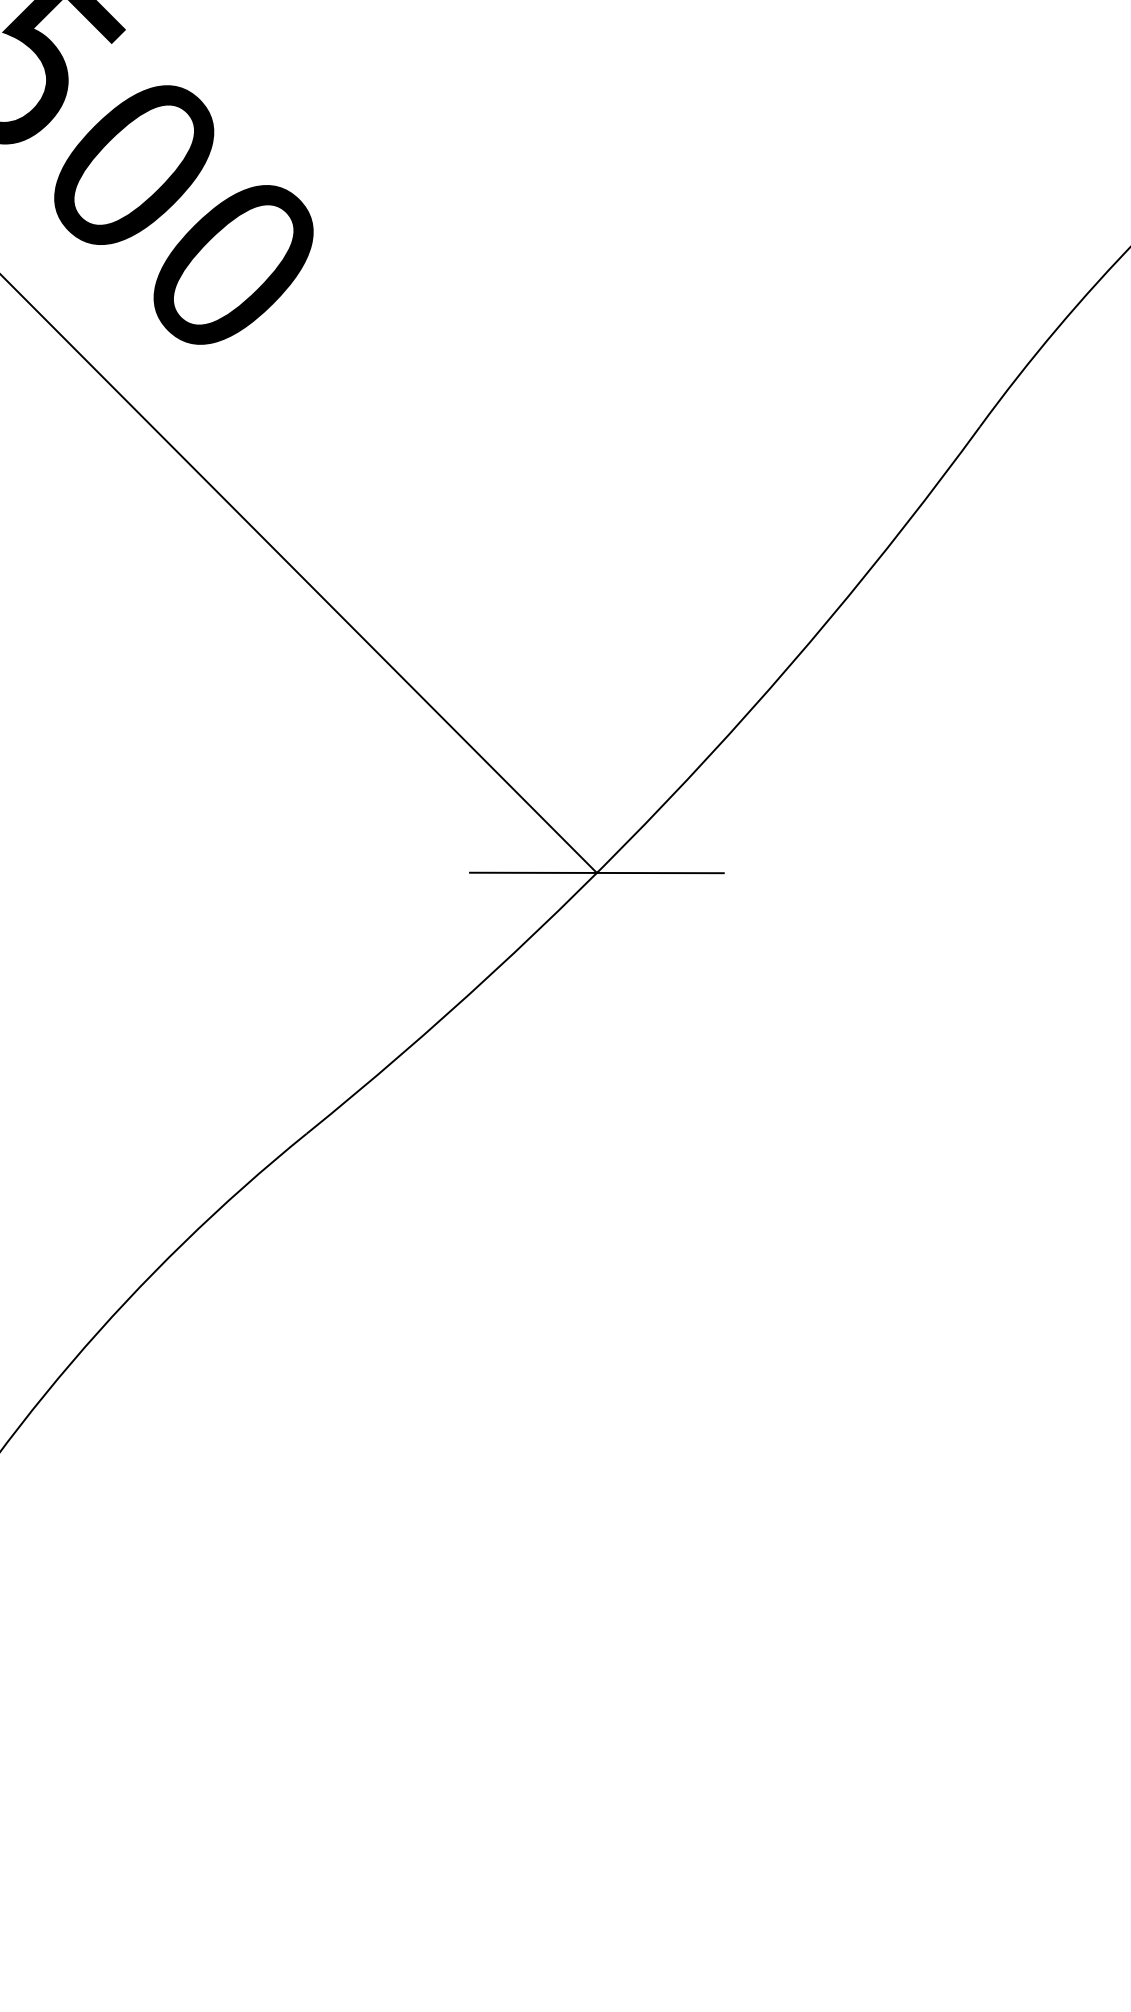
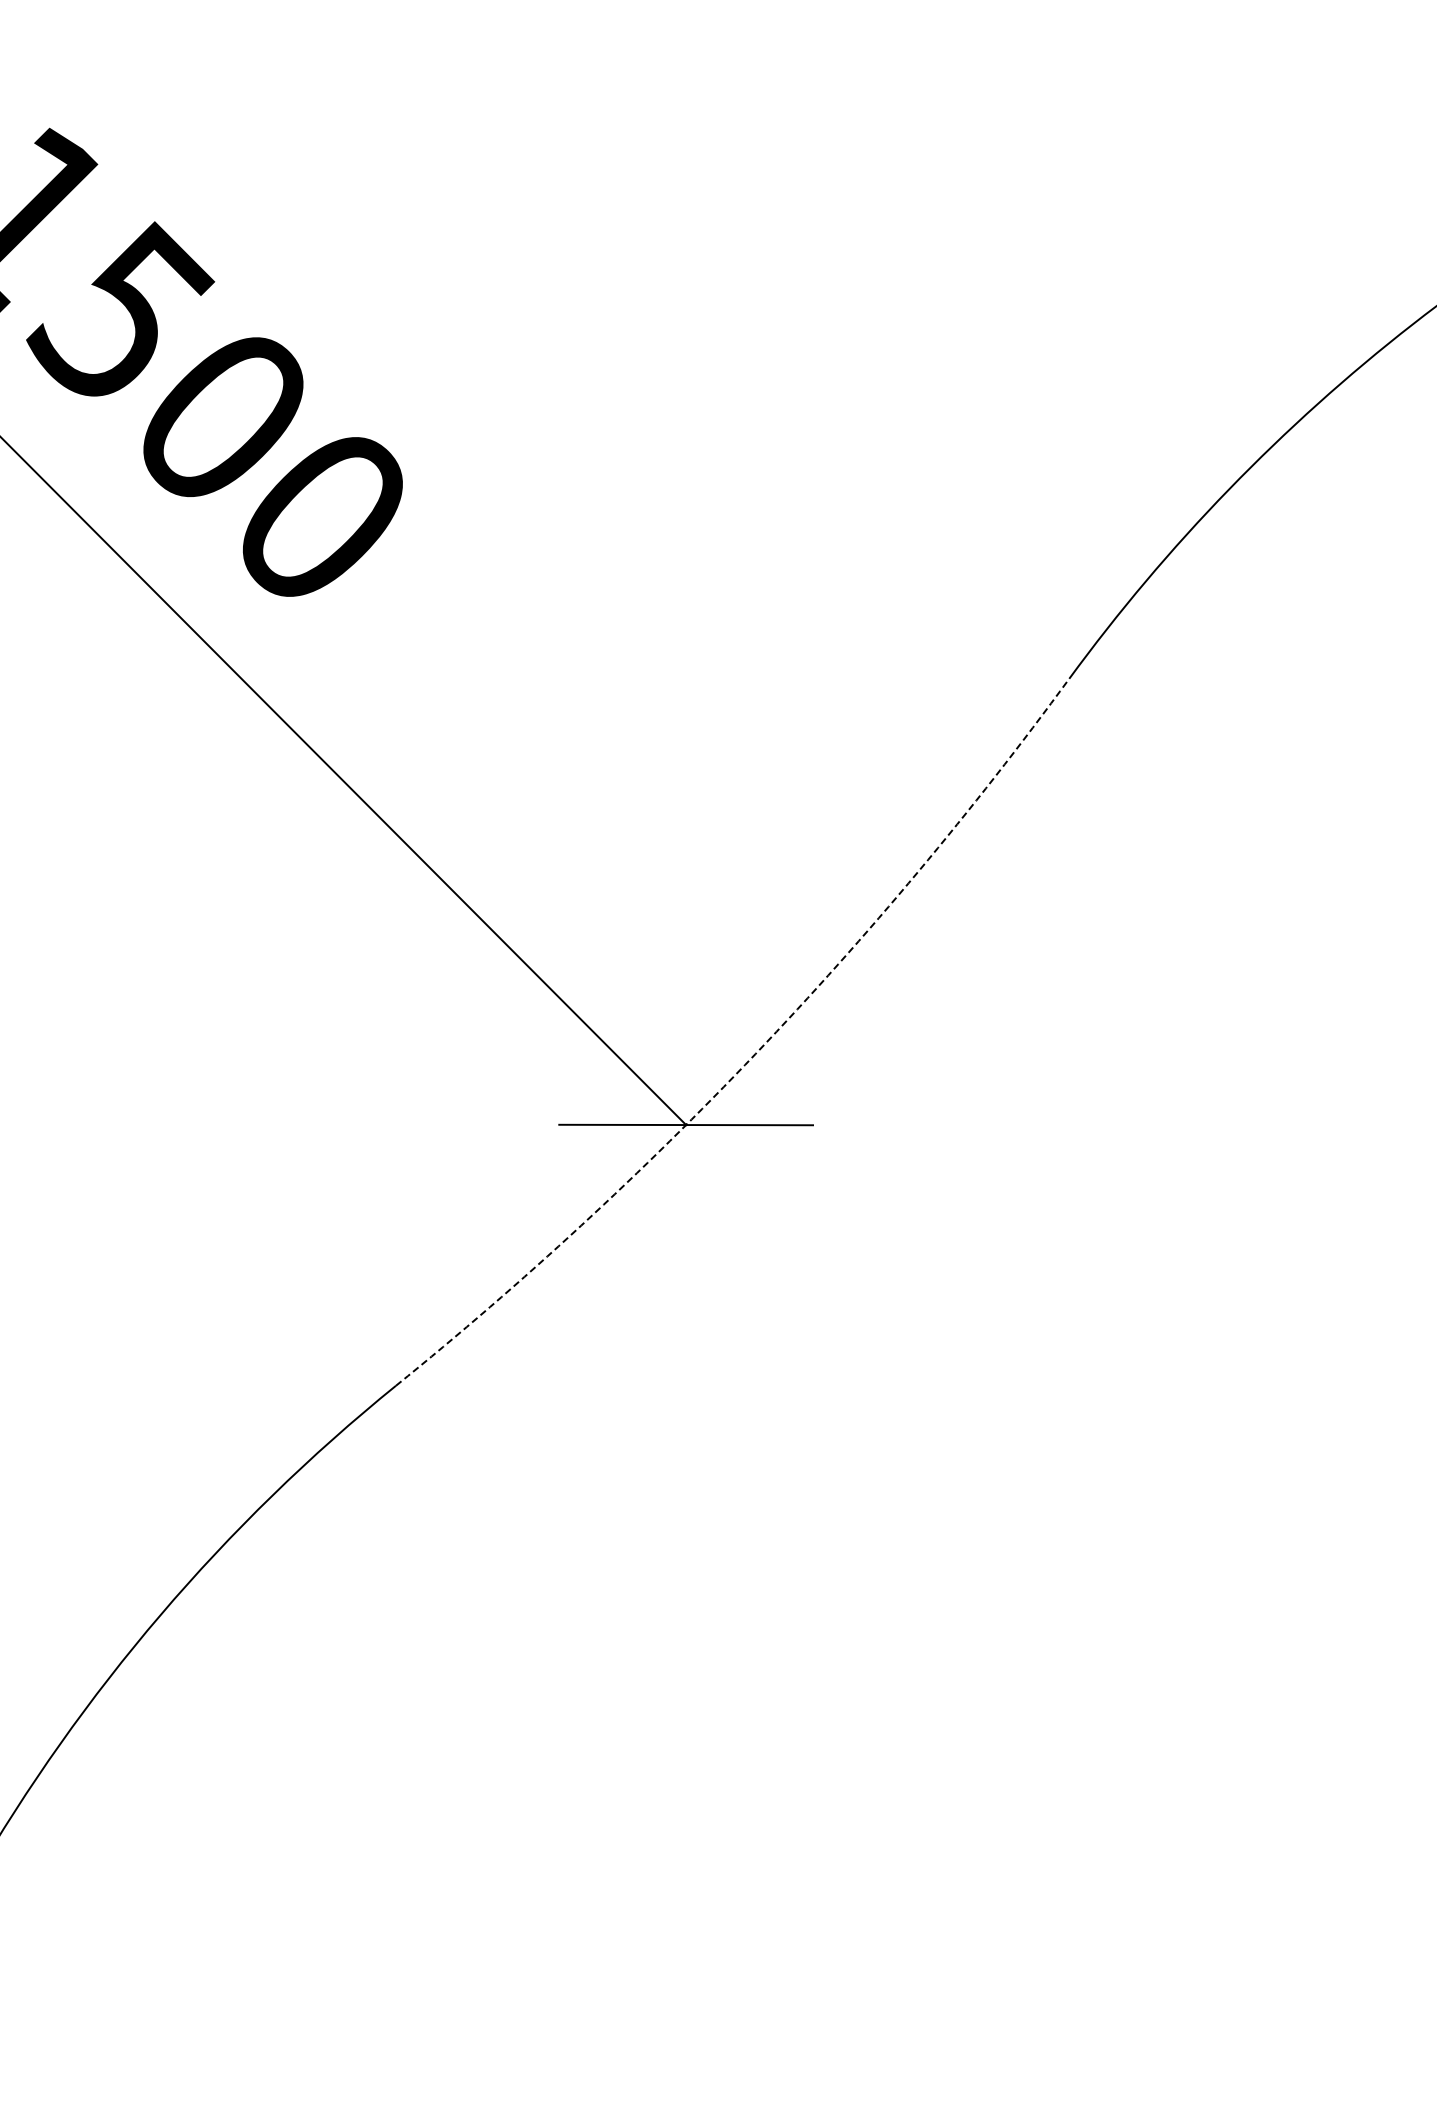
arc: (666, 802) -> (755, 1054), solid -> dashed

